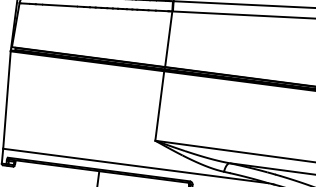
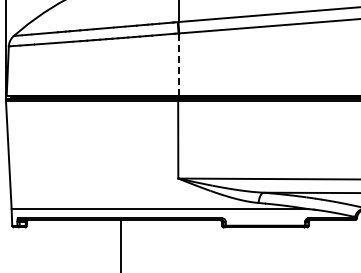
line: (168, 39) -> (178, 64), solid -> dashed

